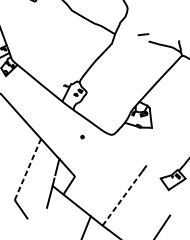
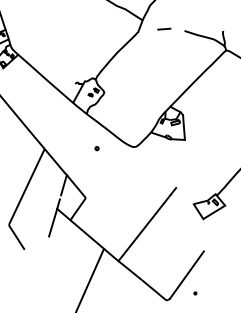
line: (143, 34) -> (164, 28), moved
line: (27, 169) -> (26, 187), dashed -> solid
line: (122, 199) -> (144, 228), dashed -> solid

